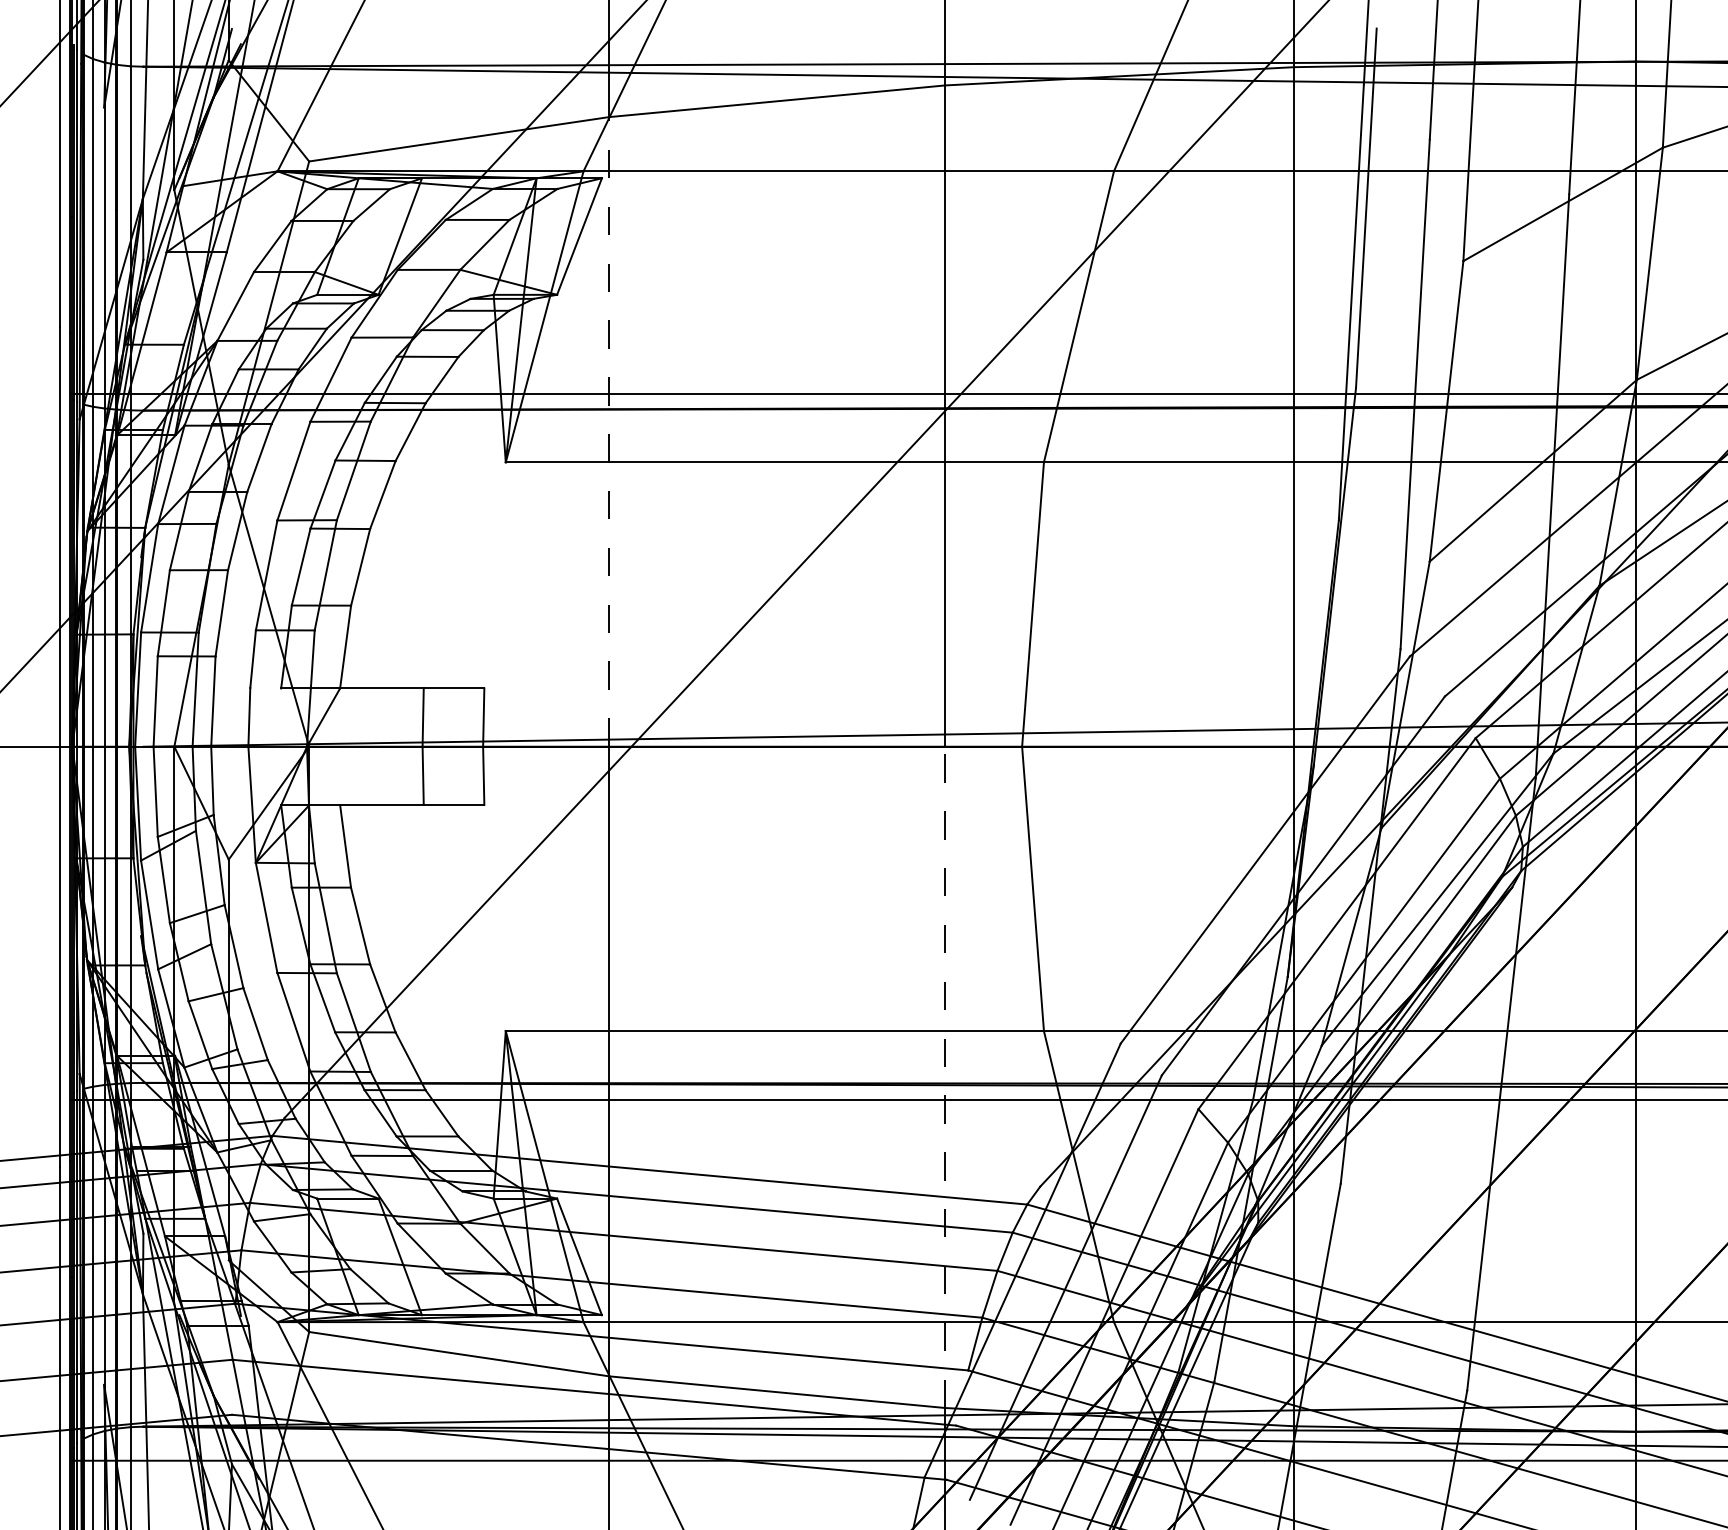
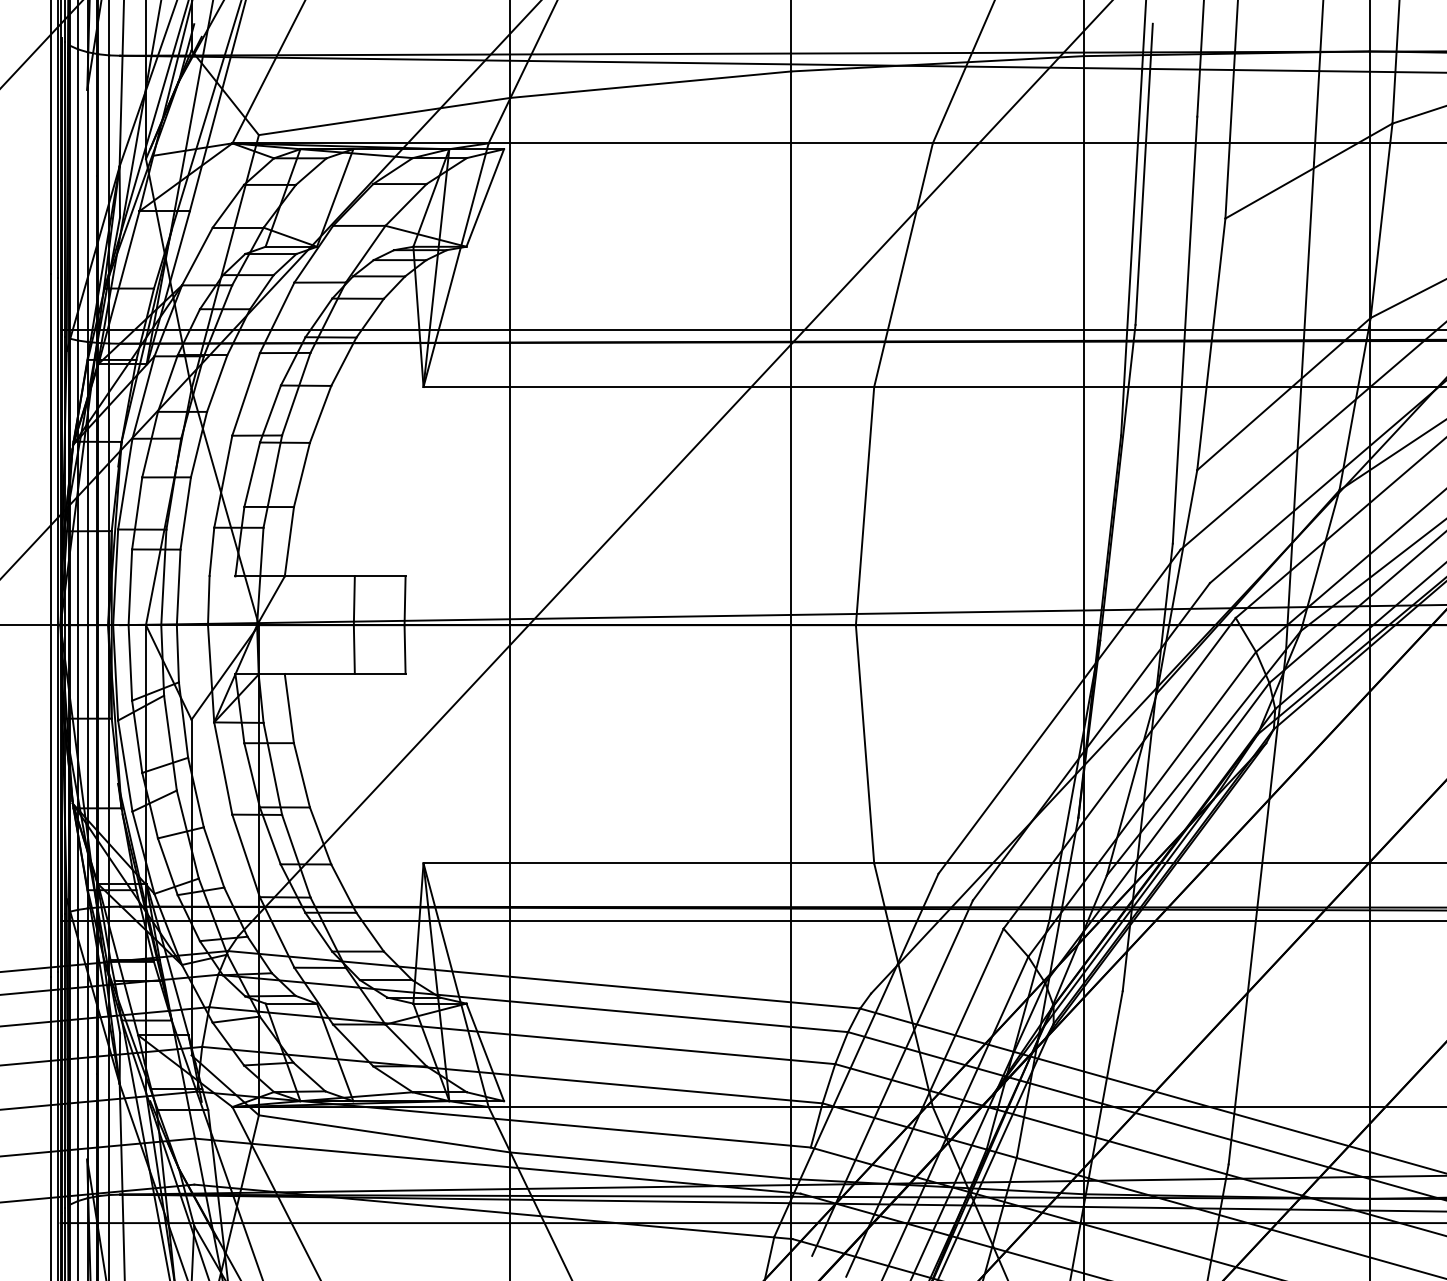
line: (609, 431) -> (510, 361), dashed -> solid
line: (945, 1077) -> (791, 902), dashed -> solid

